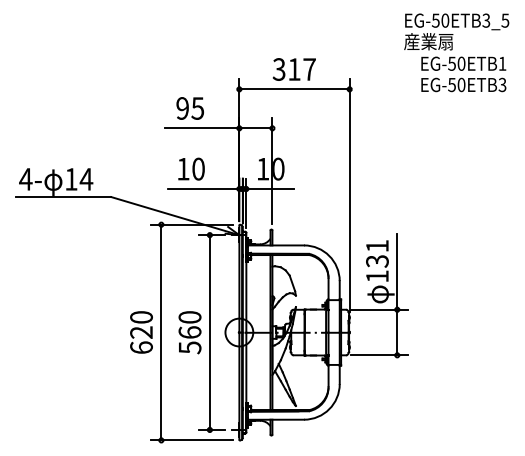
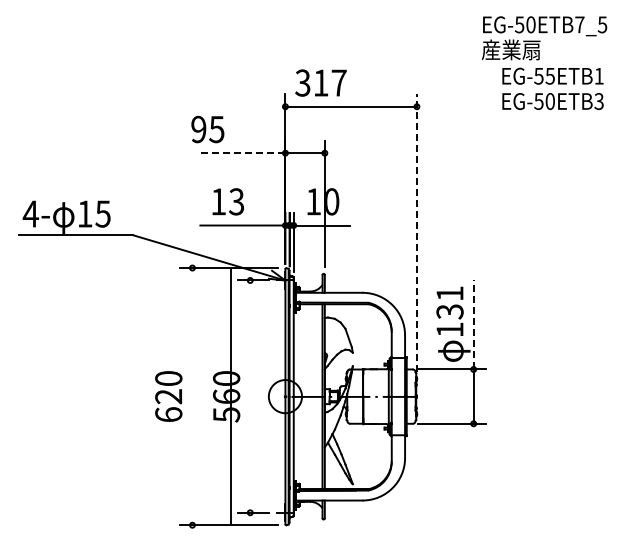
text: (486, 20) -> (579, 24), EG-50ETB3_5 -> EG-50ETB7_5
text: (460, 63) -> (549, 75), EG-50ETB1 -> EG-55ETB1
text: (293, 69) -> (320, 82), moved
text: (189, 108) -> (207, 129), moved
line: (201, 128) -> (240, 153), solid -> dashed
text: (198, 168) -> (236, 201), 10 -> 13
text: (86, 178) -> (103, 213), 14 -> 15
line: (349, 195) -> (416, 233), solid -> dashed
line: (397, 272) -> (473, 324), solid -> dashed
line: (161, 332) -> (231, 396), moved
line: (210, 332) -> (250, 396), removed

